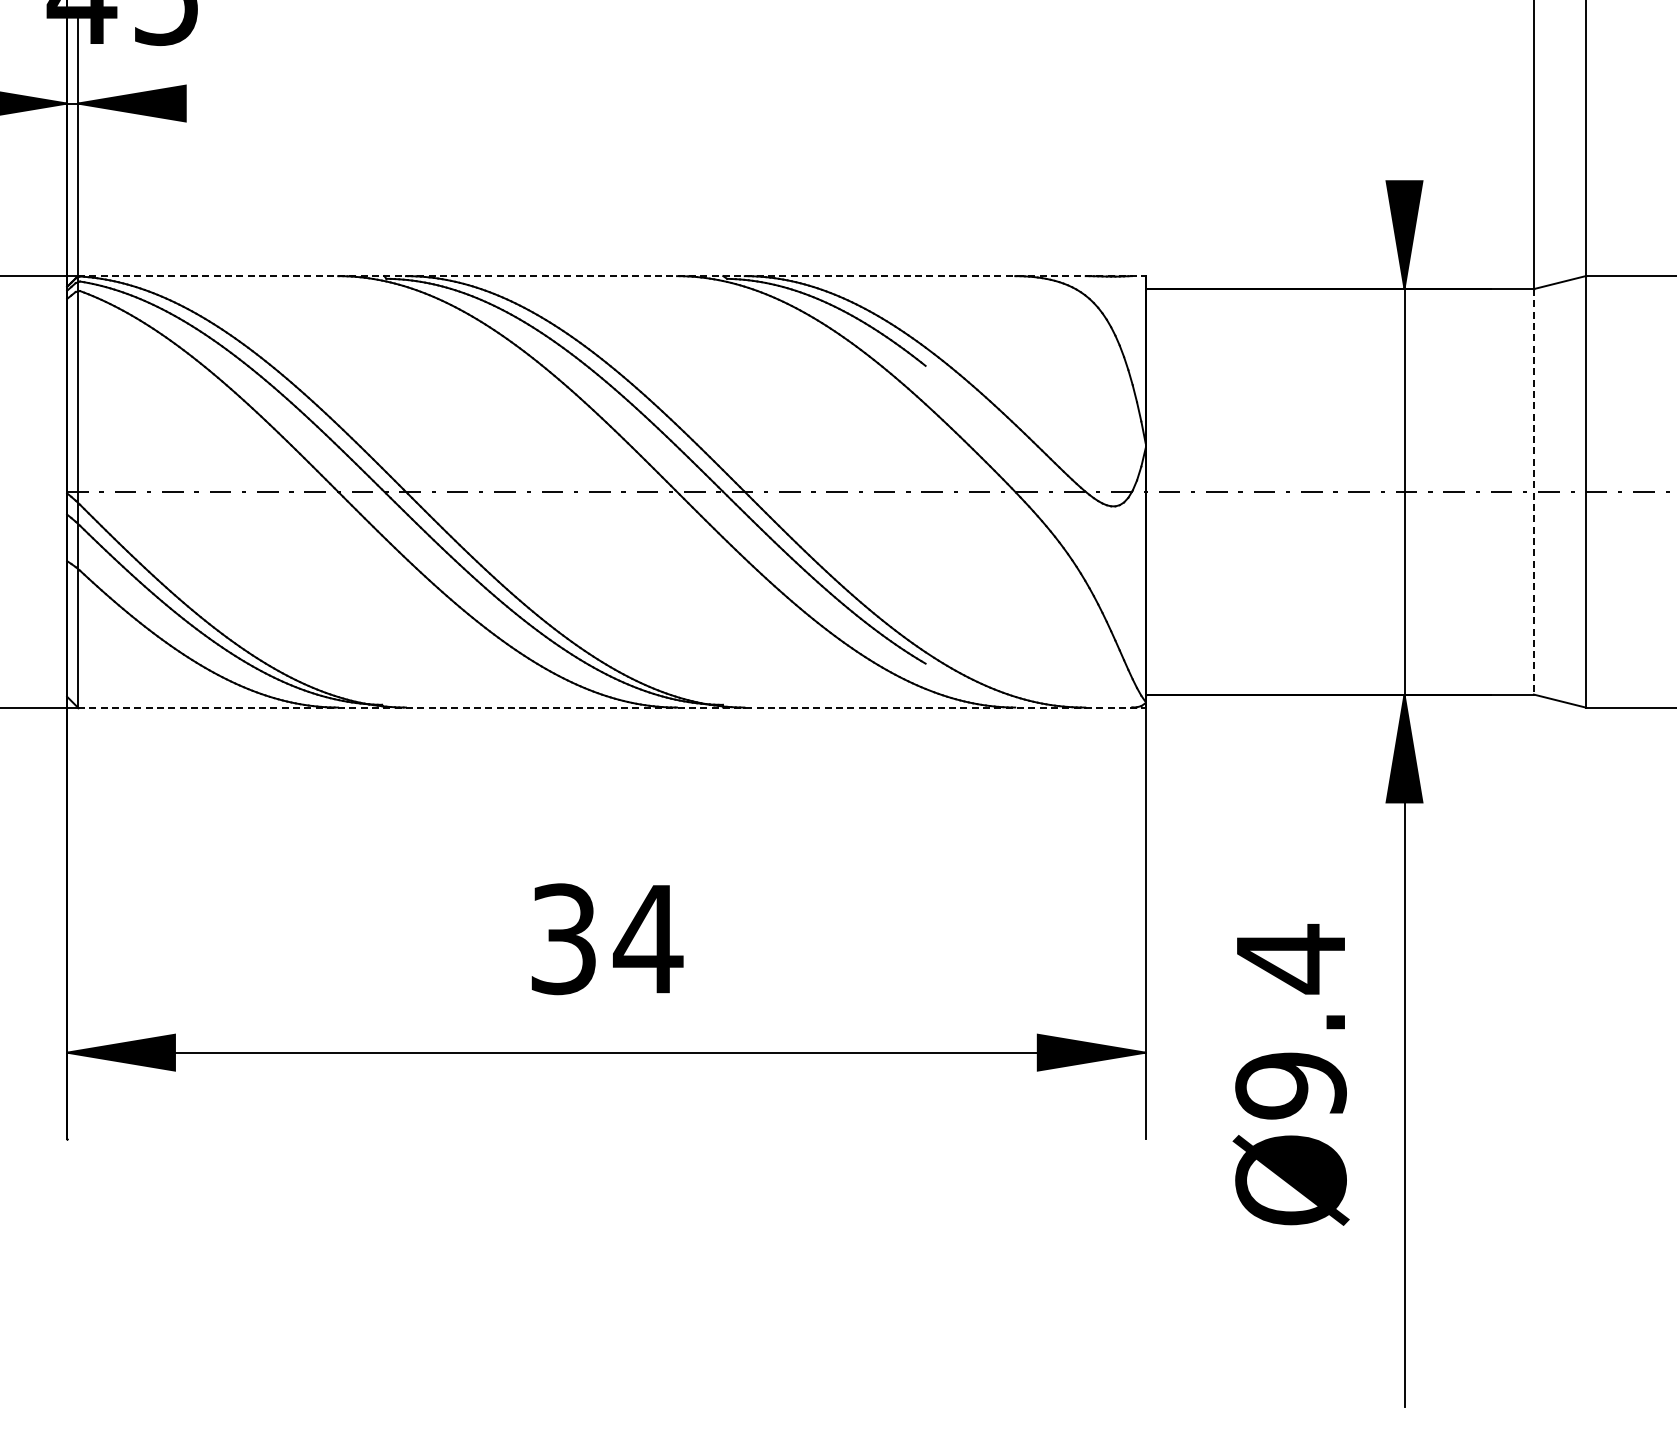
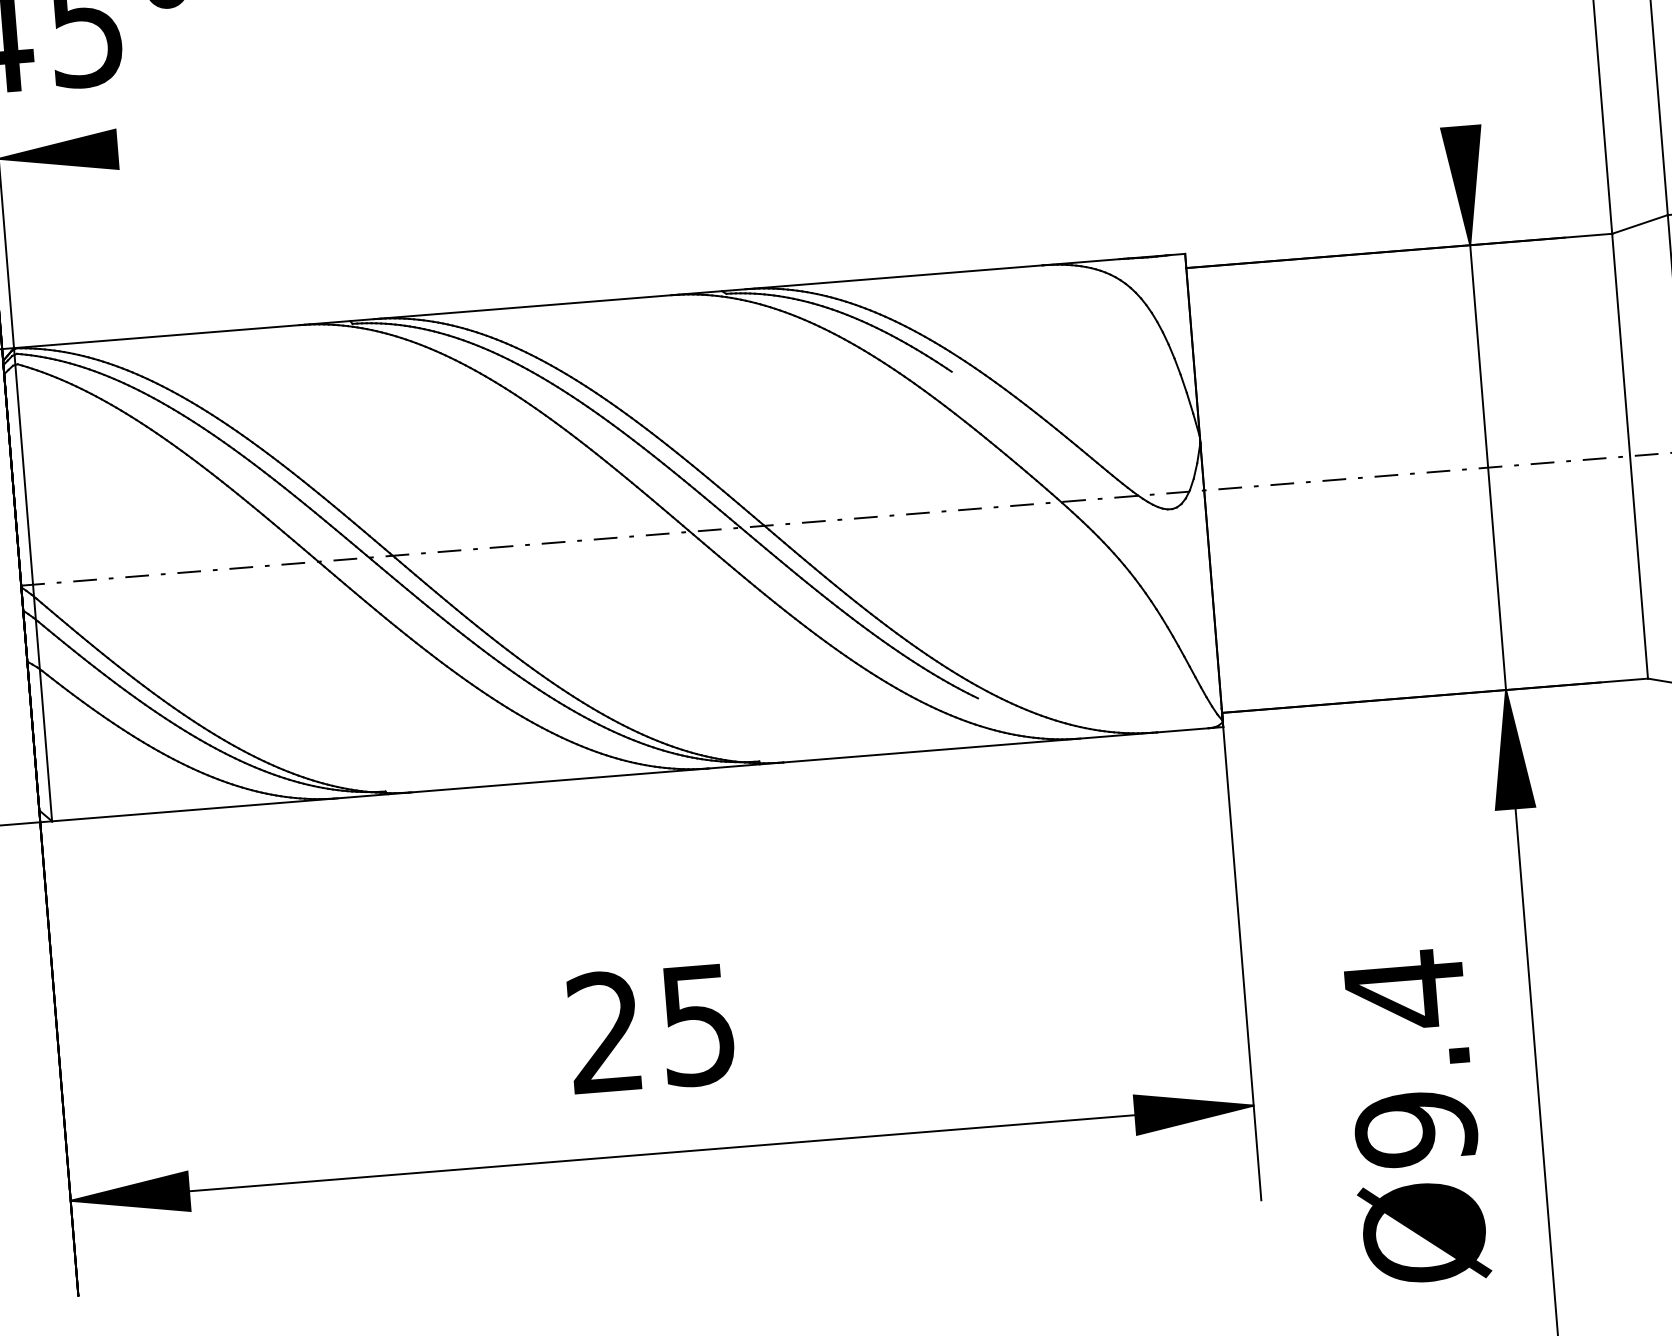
line: (611, 276) -> (599, 301), dashed -> solid
line: (1533, 491) -> (1629, 455), dashed -> solid
line: (611, 707) -> (637, 774), dashed -> solid
text: (607, 939) -> (653, 1028), 34 -> 25

